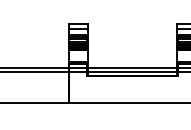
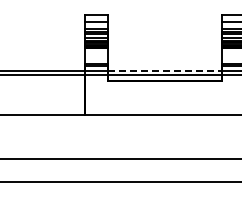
line: (132, 67) -> (165, 70), solid -> dashed

